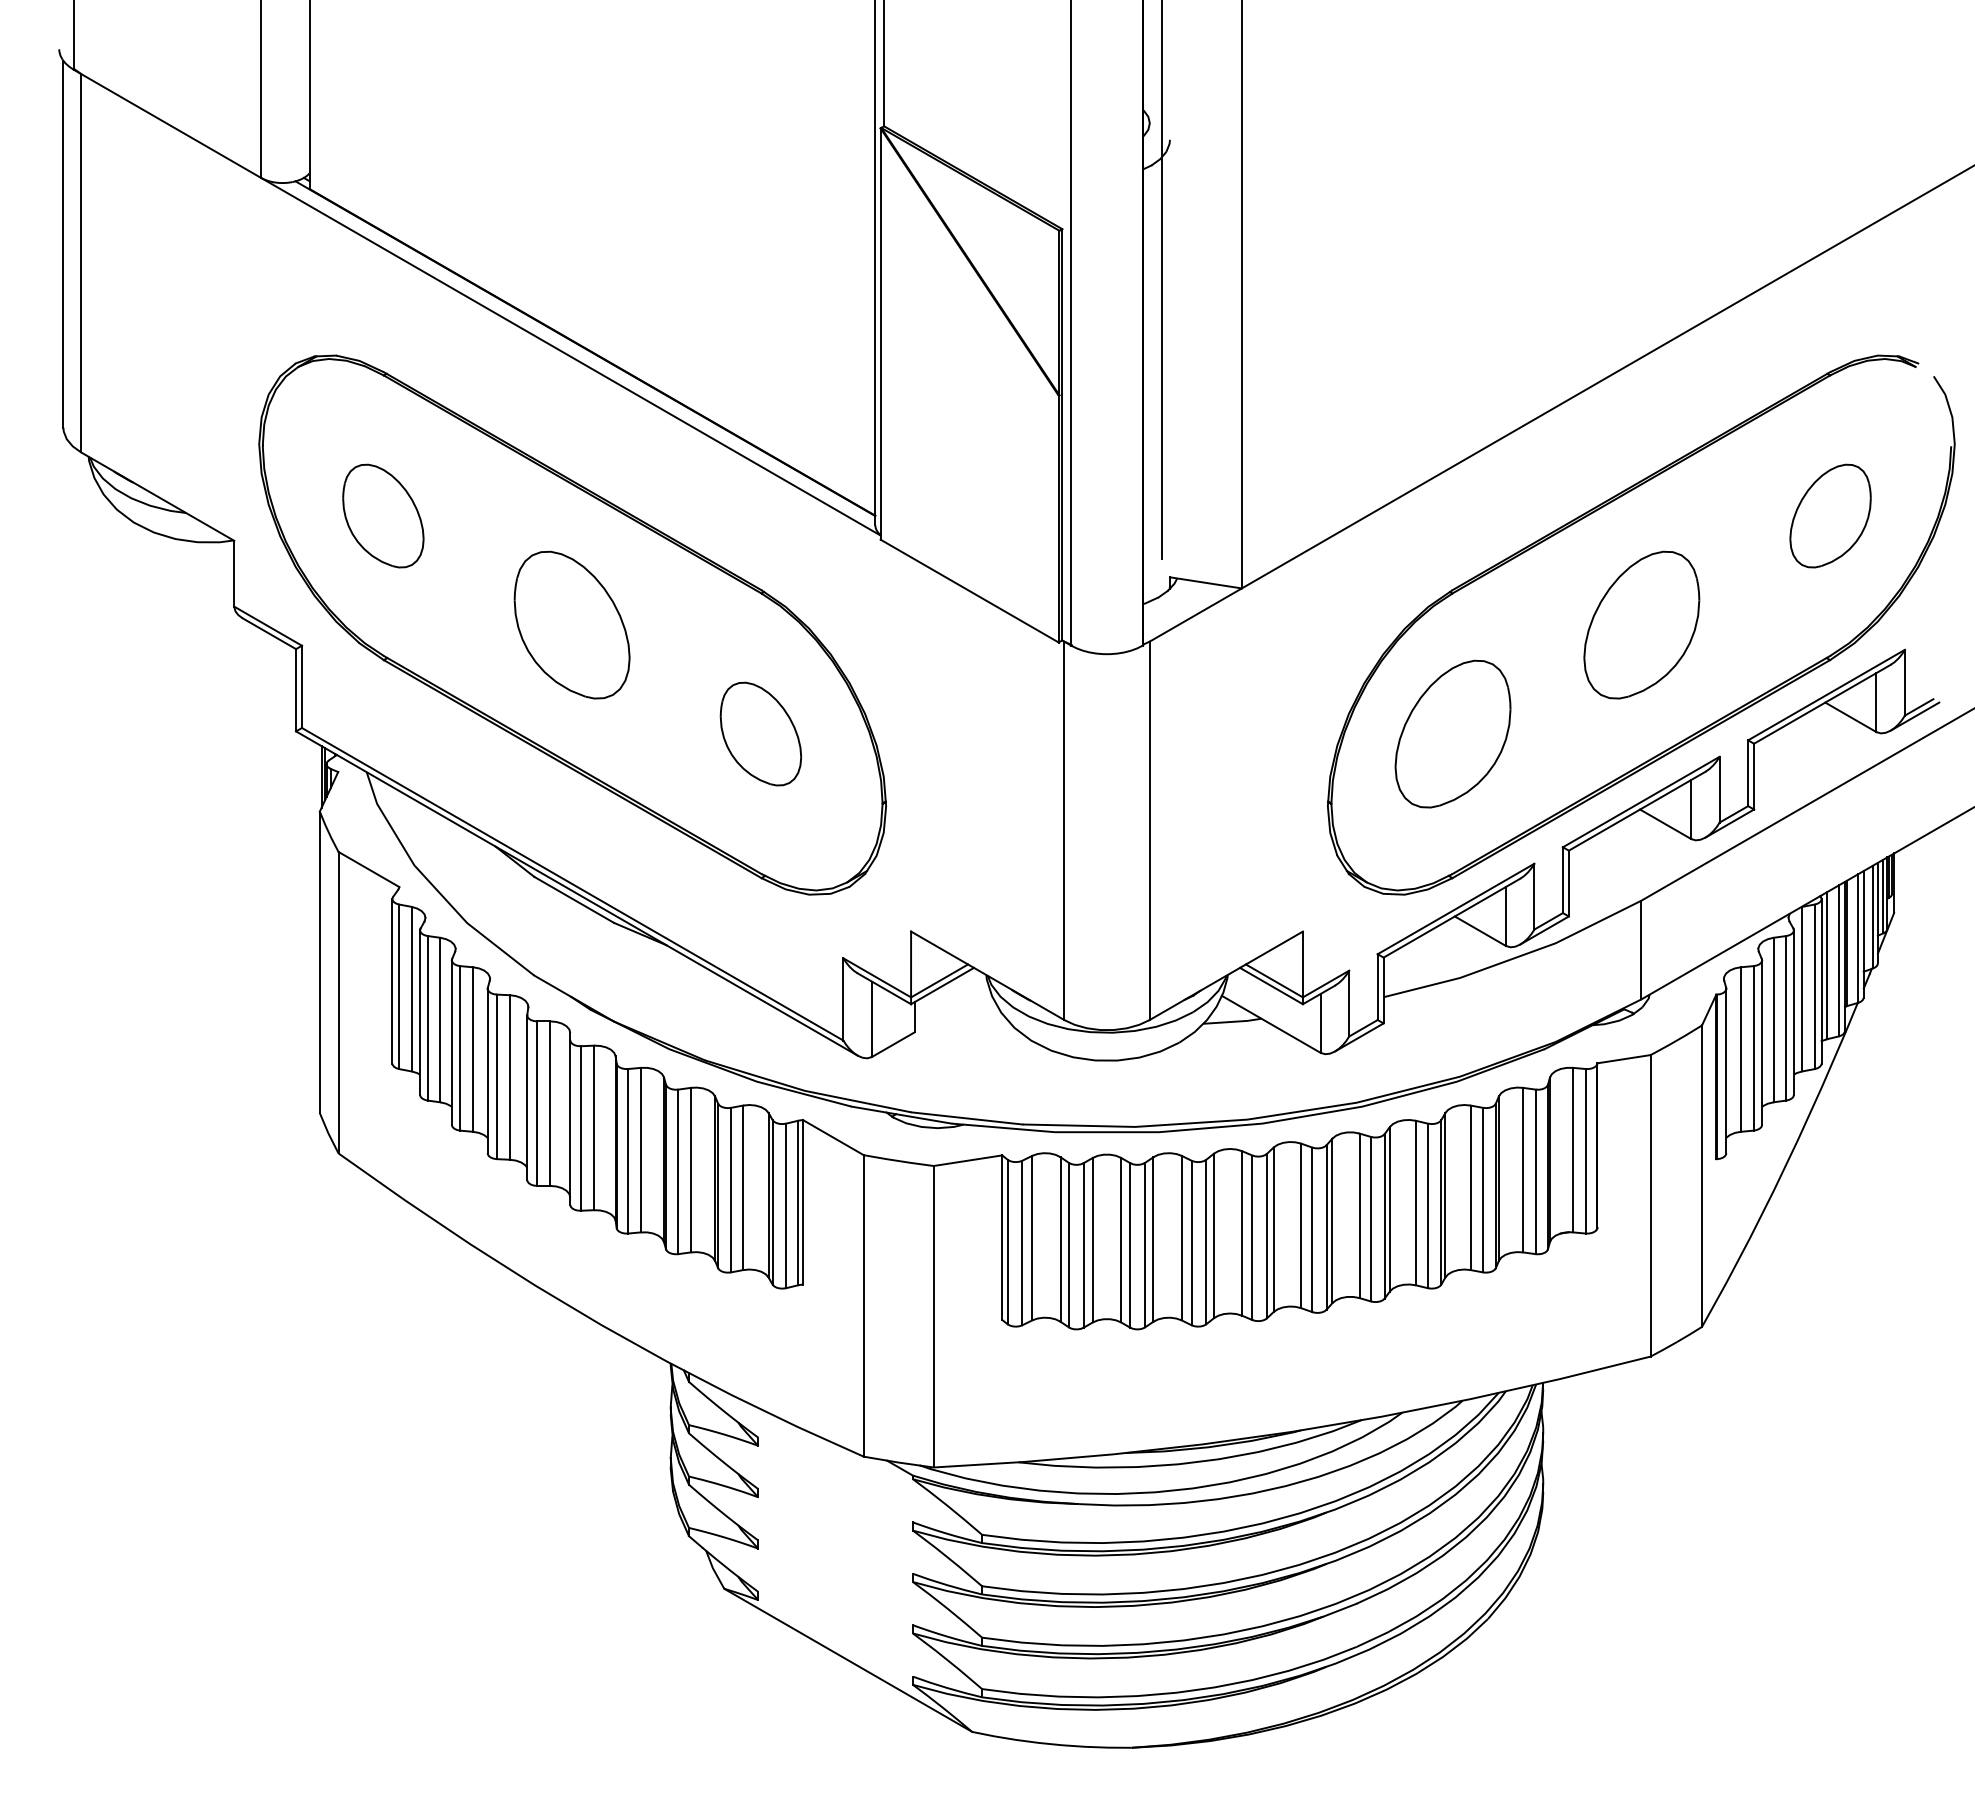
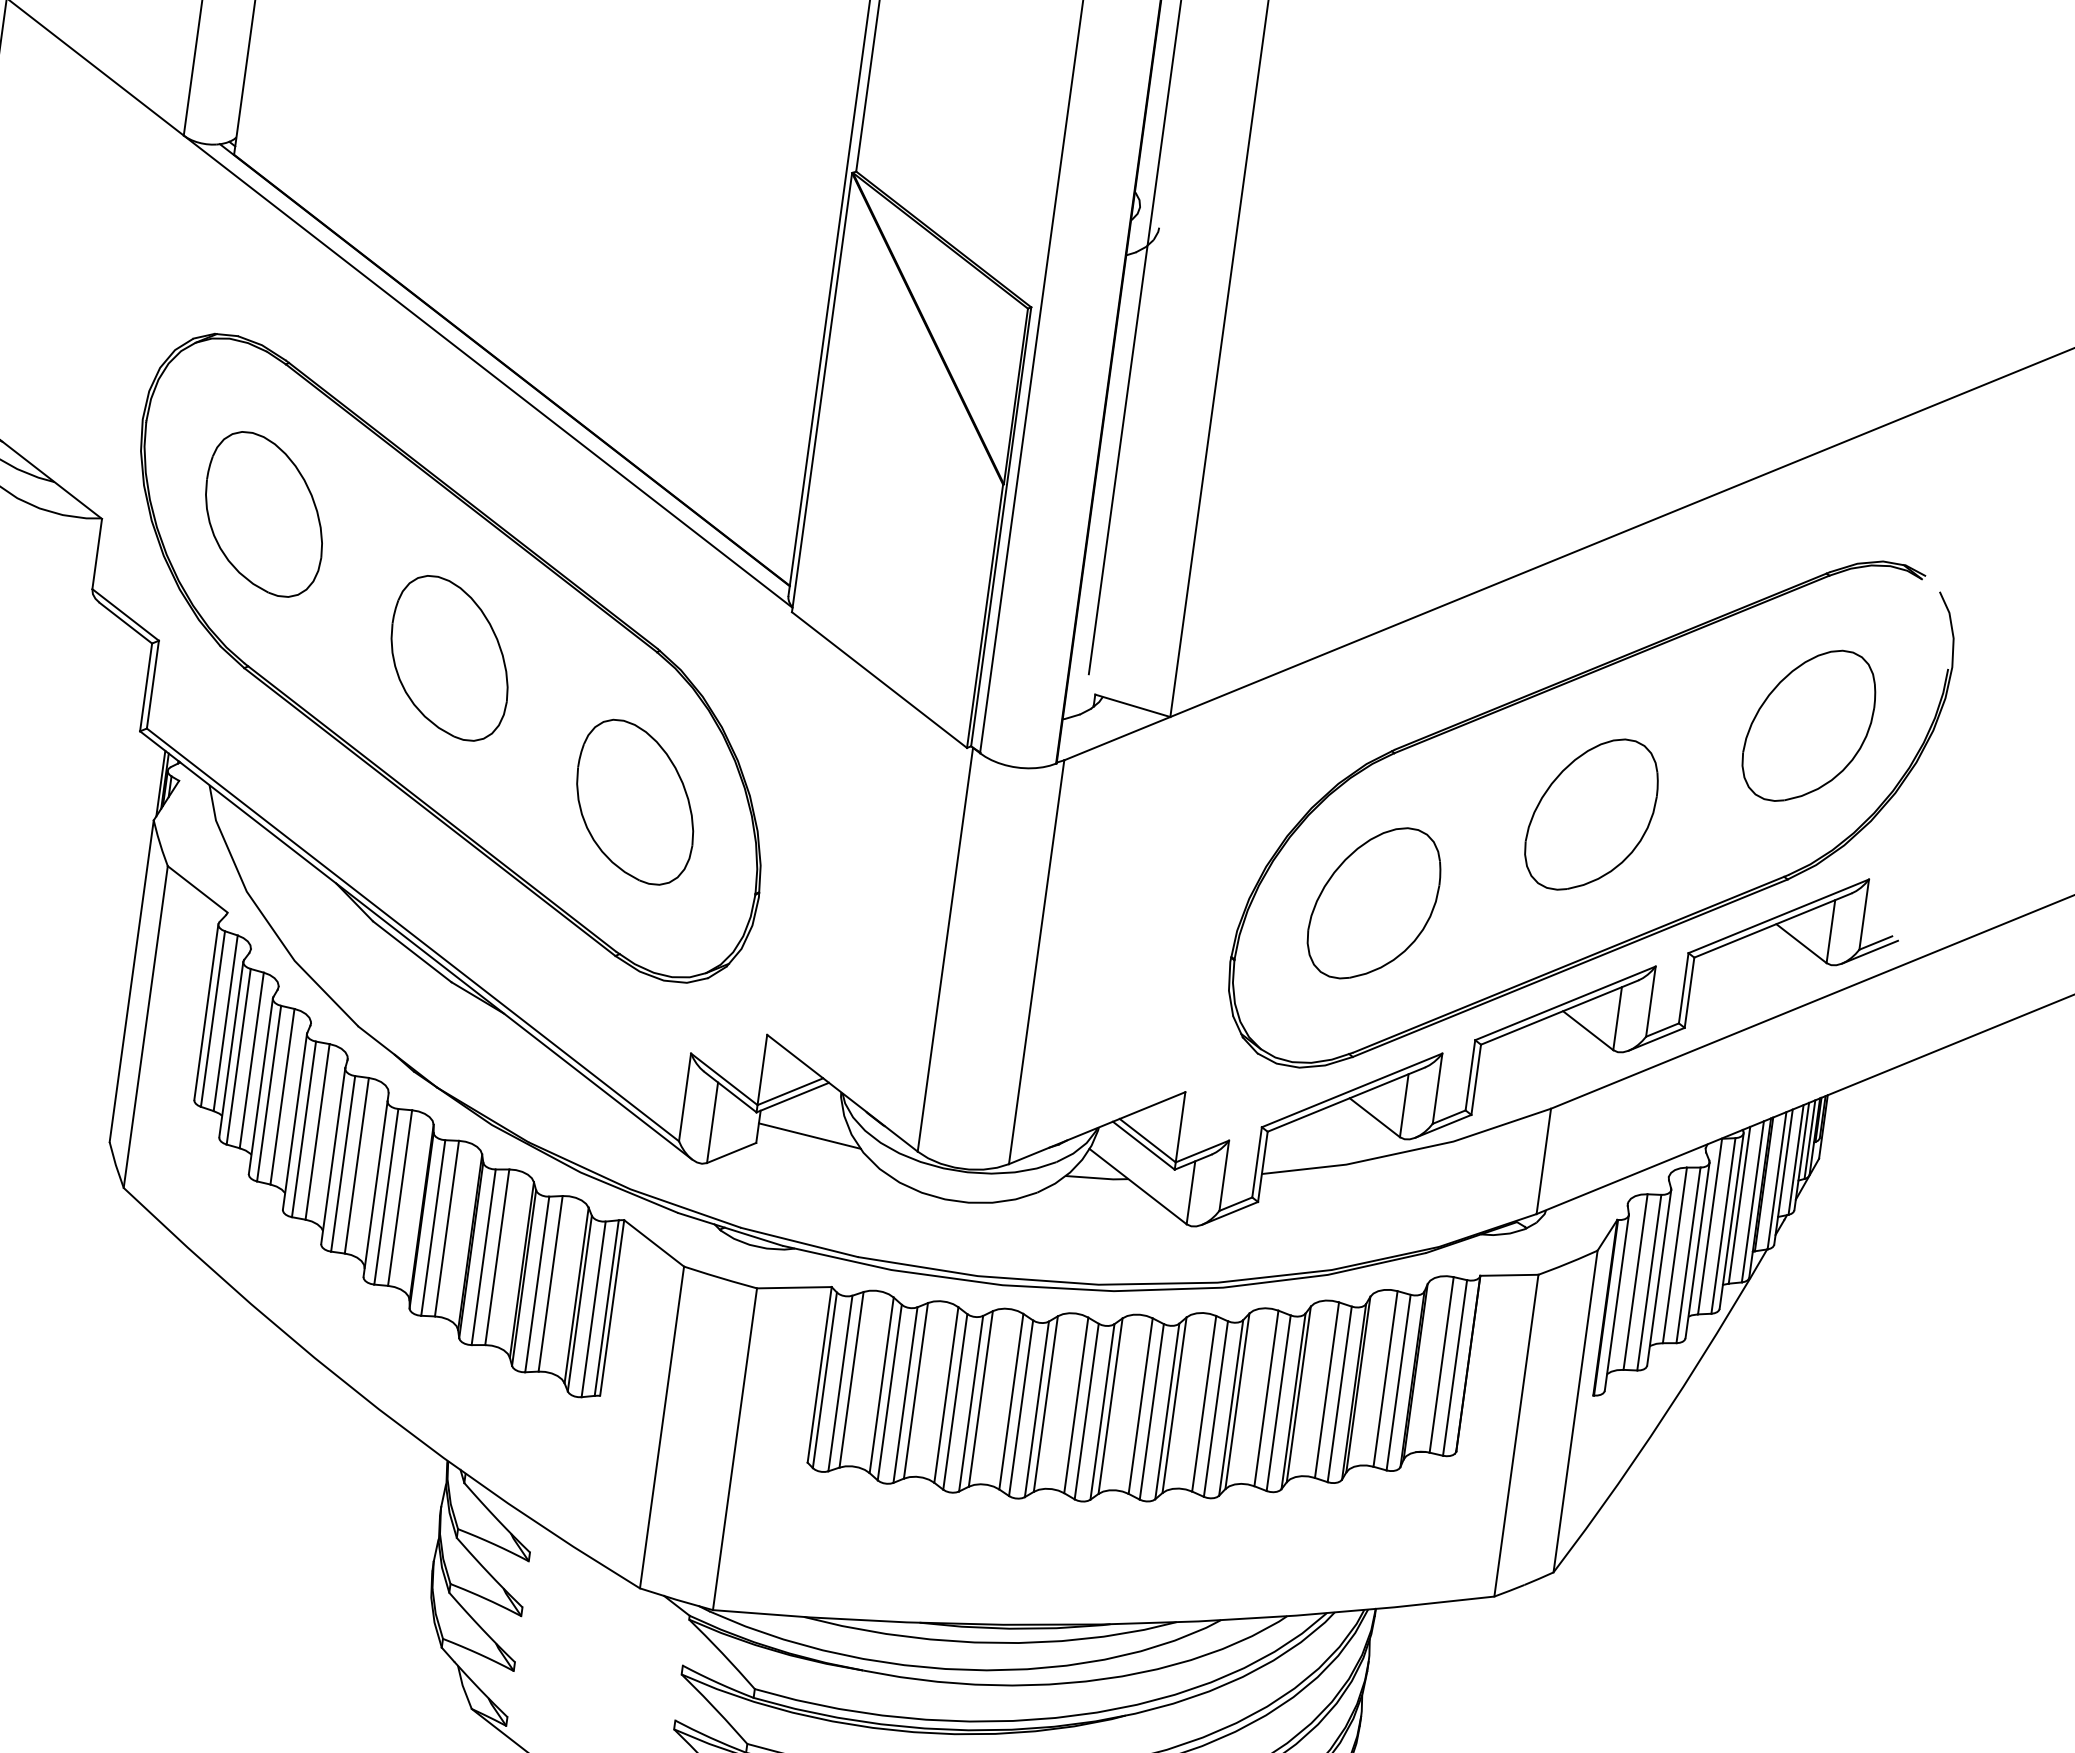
part: (383, 515) -> (264, 513), size x1.43
part: (1830, 515) -> (1809, 725), size x1.43
part: (760, 733) -> (635, 801), size x1.43
line: (962, 1019) -> (809, 1136), added

